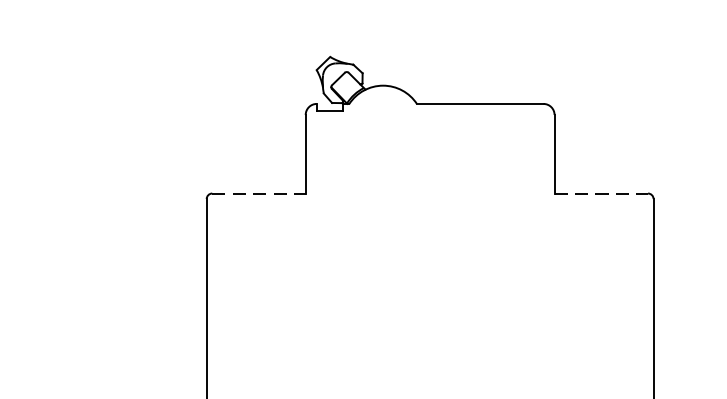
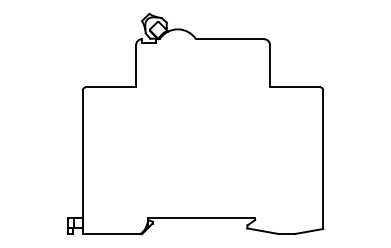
line: (259, 193) -> (111, 87), dashed -> solid
line: (601, 193) -> (295, 87), dashed -> solid

